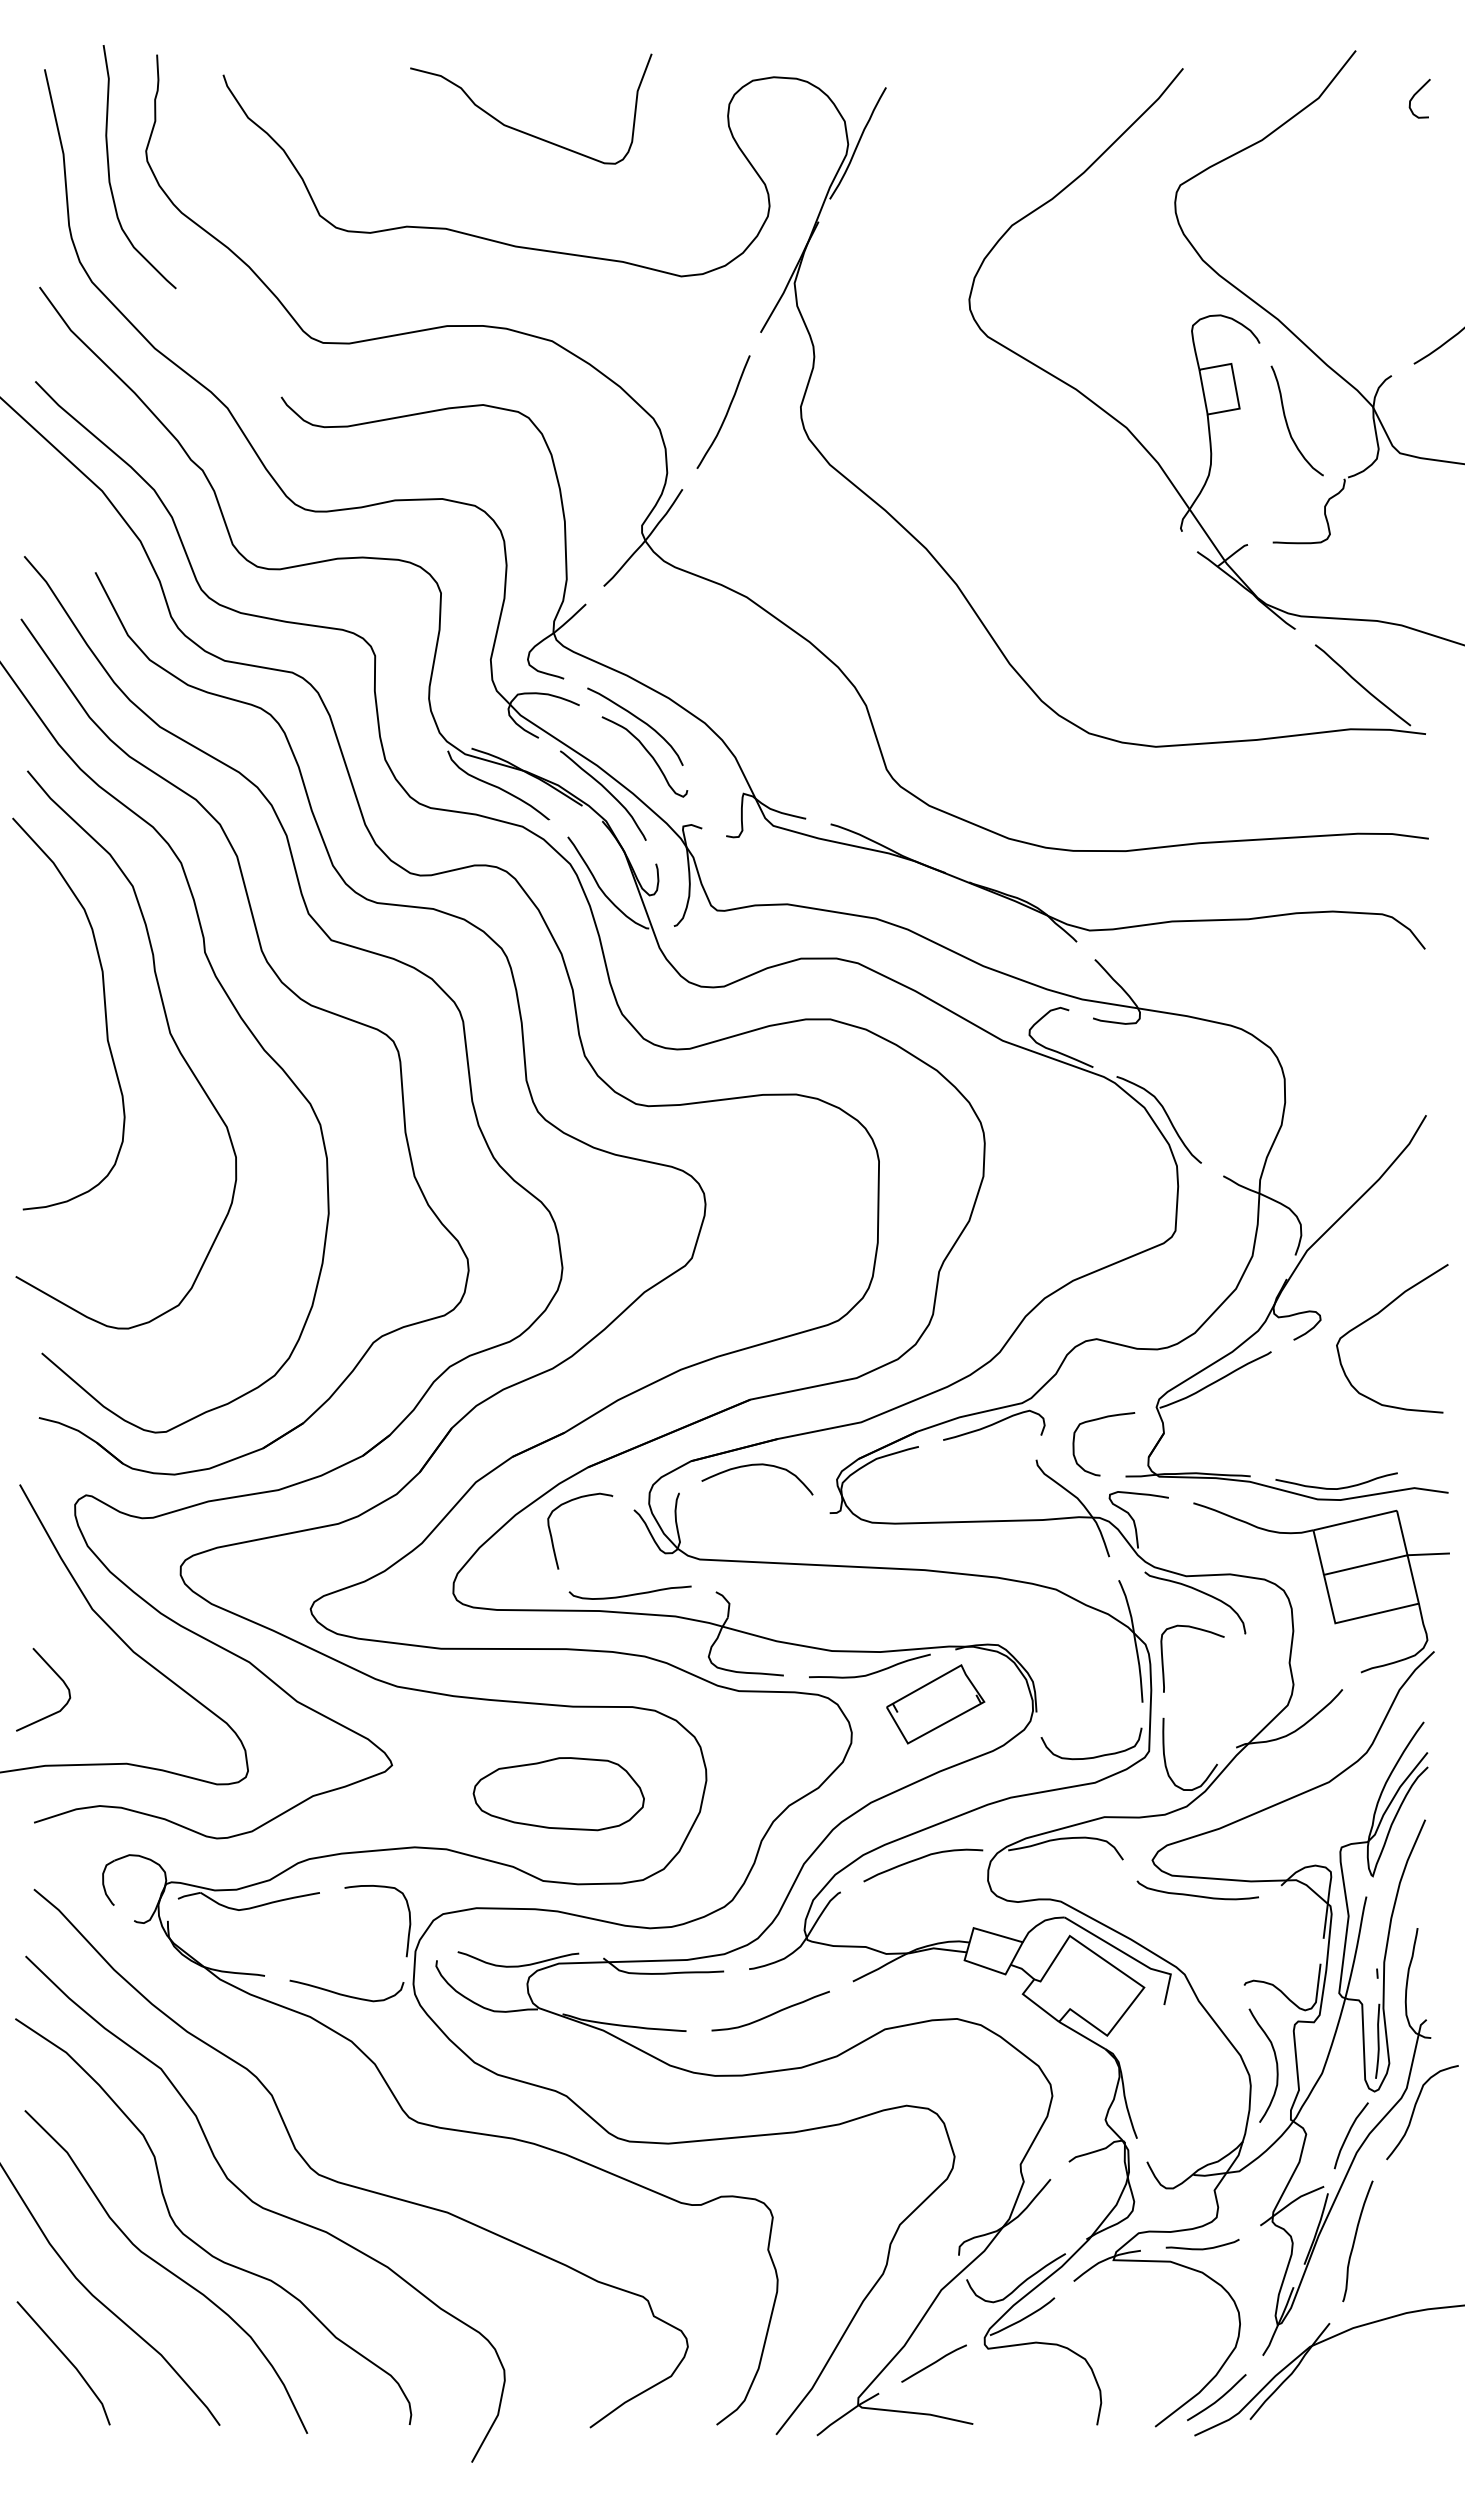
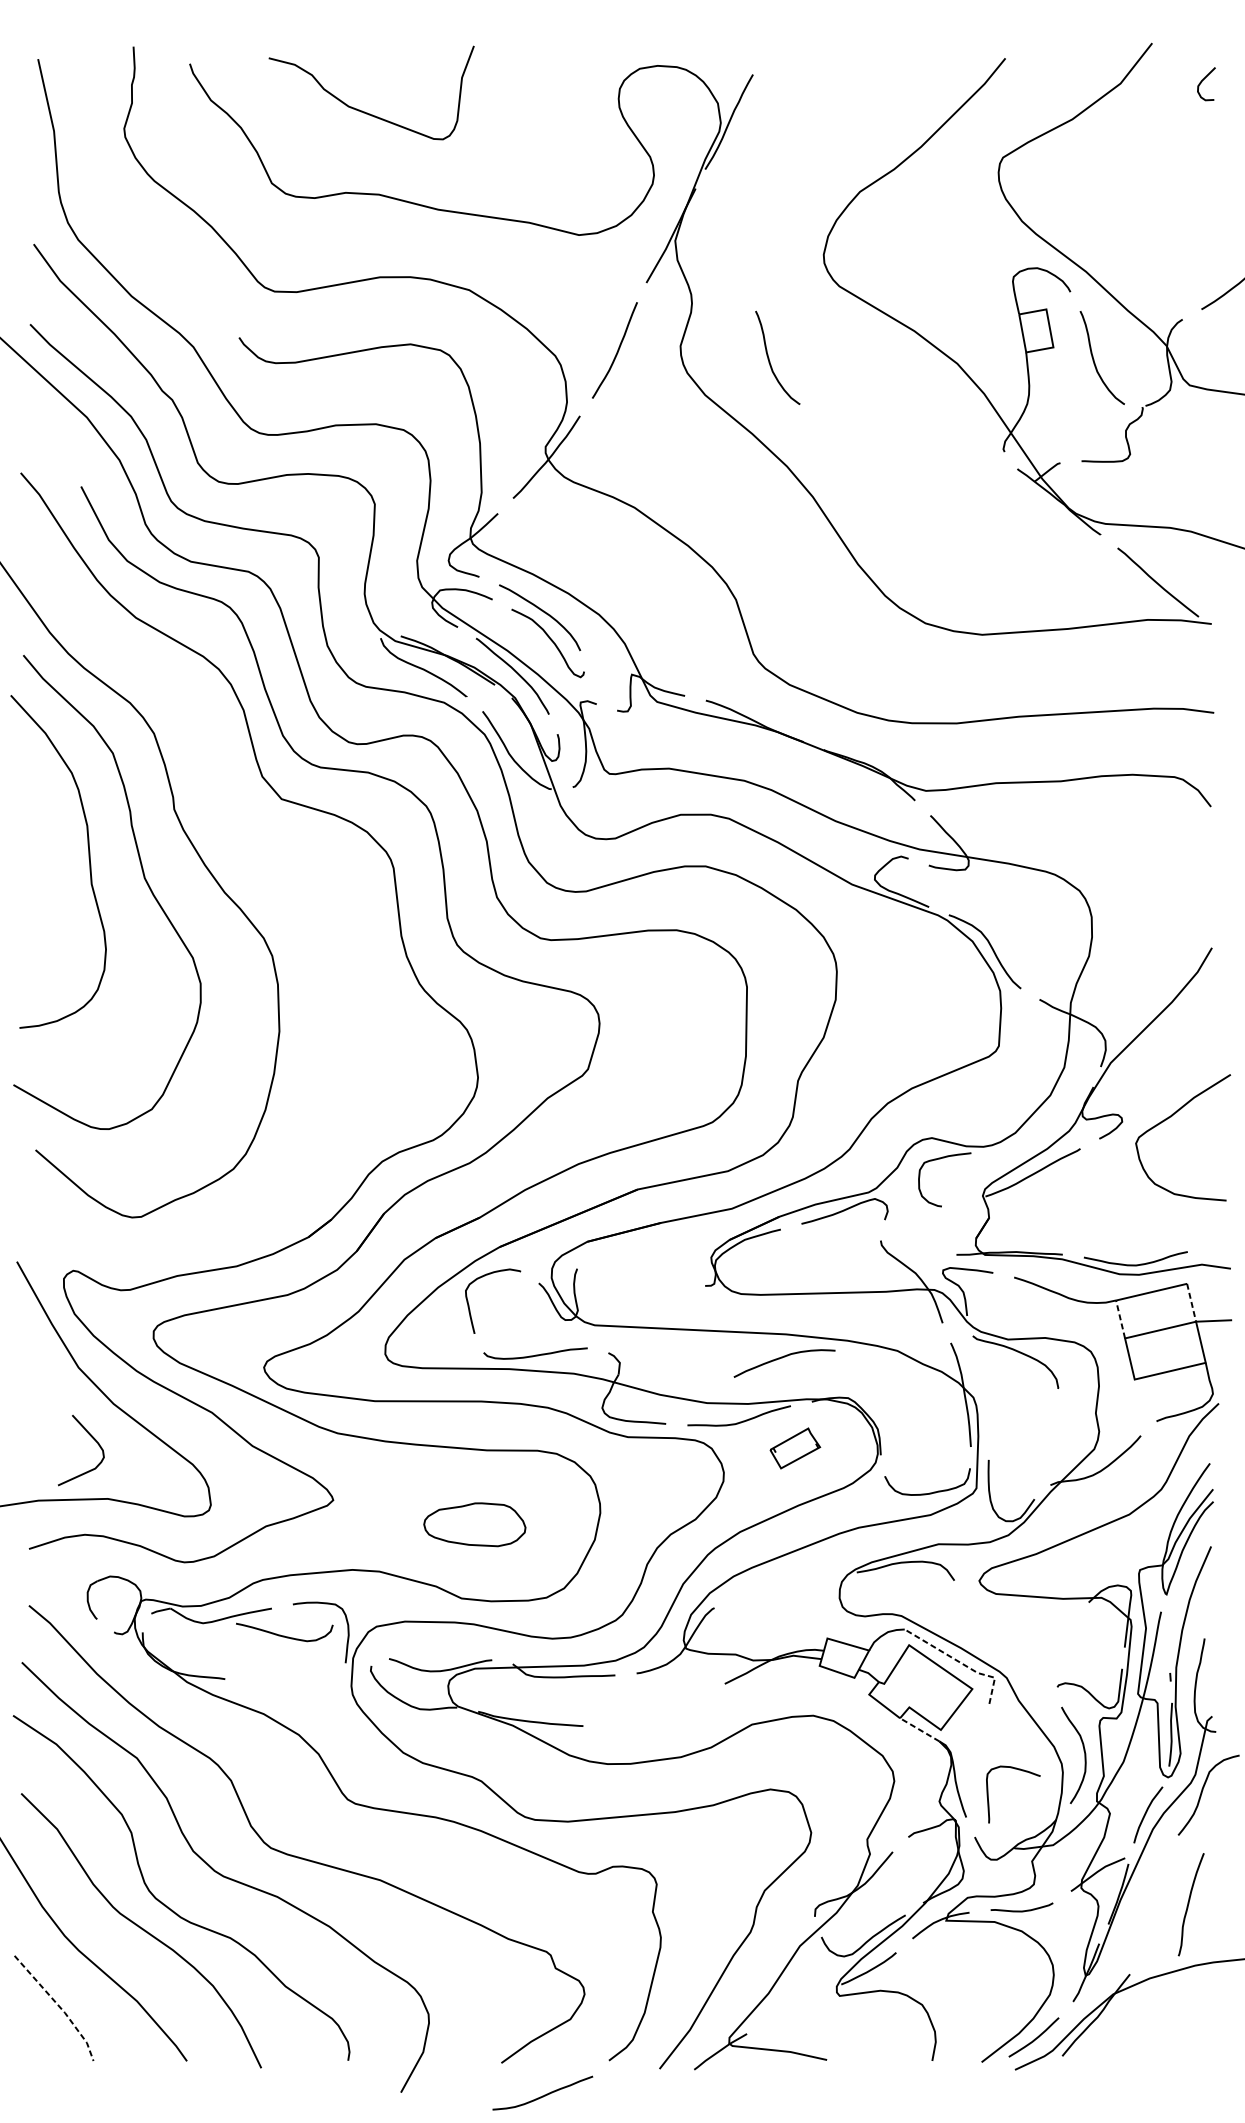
curve: (524, 131) -> (365, 111), moved
curve: (109, 167) -> (93, 142), removed
curve: (905, 421) -> (769, 358), added
part: (291, 992) -> (247, 843), removed
curve: (1097, 1420) -> (939, 1159), moved
curve: (757, 1465) -> (643, 1245), removed
line: (1402, 1532) -> (1191, 1302), solid -> dashed
line: (1318, 1552) -> (1120, 1319), solid -> dashed
curve: (1163, 1658) -> (988, 1794), moved
curve: (56, 1675) -> (92, 1438), moved
part: (935, 1704) -> (794, 1448), size x0.6
part: (558, 1794) -> (474, 1525), size x0.7
curve: (920, 1859) -> (782, 1358), moved
curve: (1194, 1894) -> (1015, 1609), removed
line: (1131, 1957) -> (961, 1663), solid -> dashed
curve: (345, 1994) -> (283, 1635), moved
curve: (771, 2013) -> (543, 2095), moved
line: (1082, 2035) -> (919, 1729), solid -> dashed
curve: (1355, 2241) -> (1189, 1904), moved
line: (69, 2361) -> (59, 2006), solid -> dashed
curve: (933, 2363) -> (793, 2008), removed

